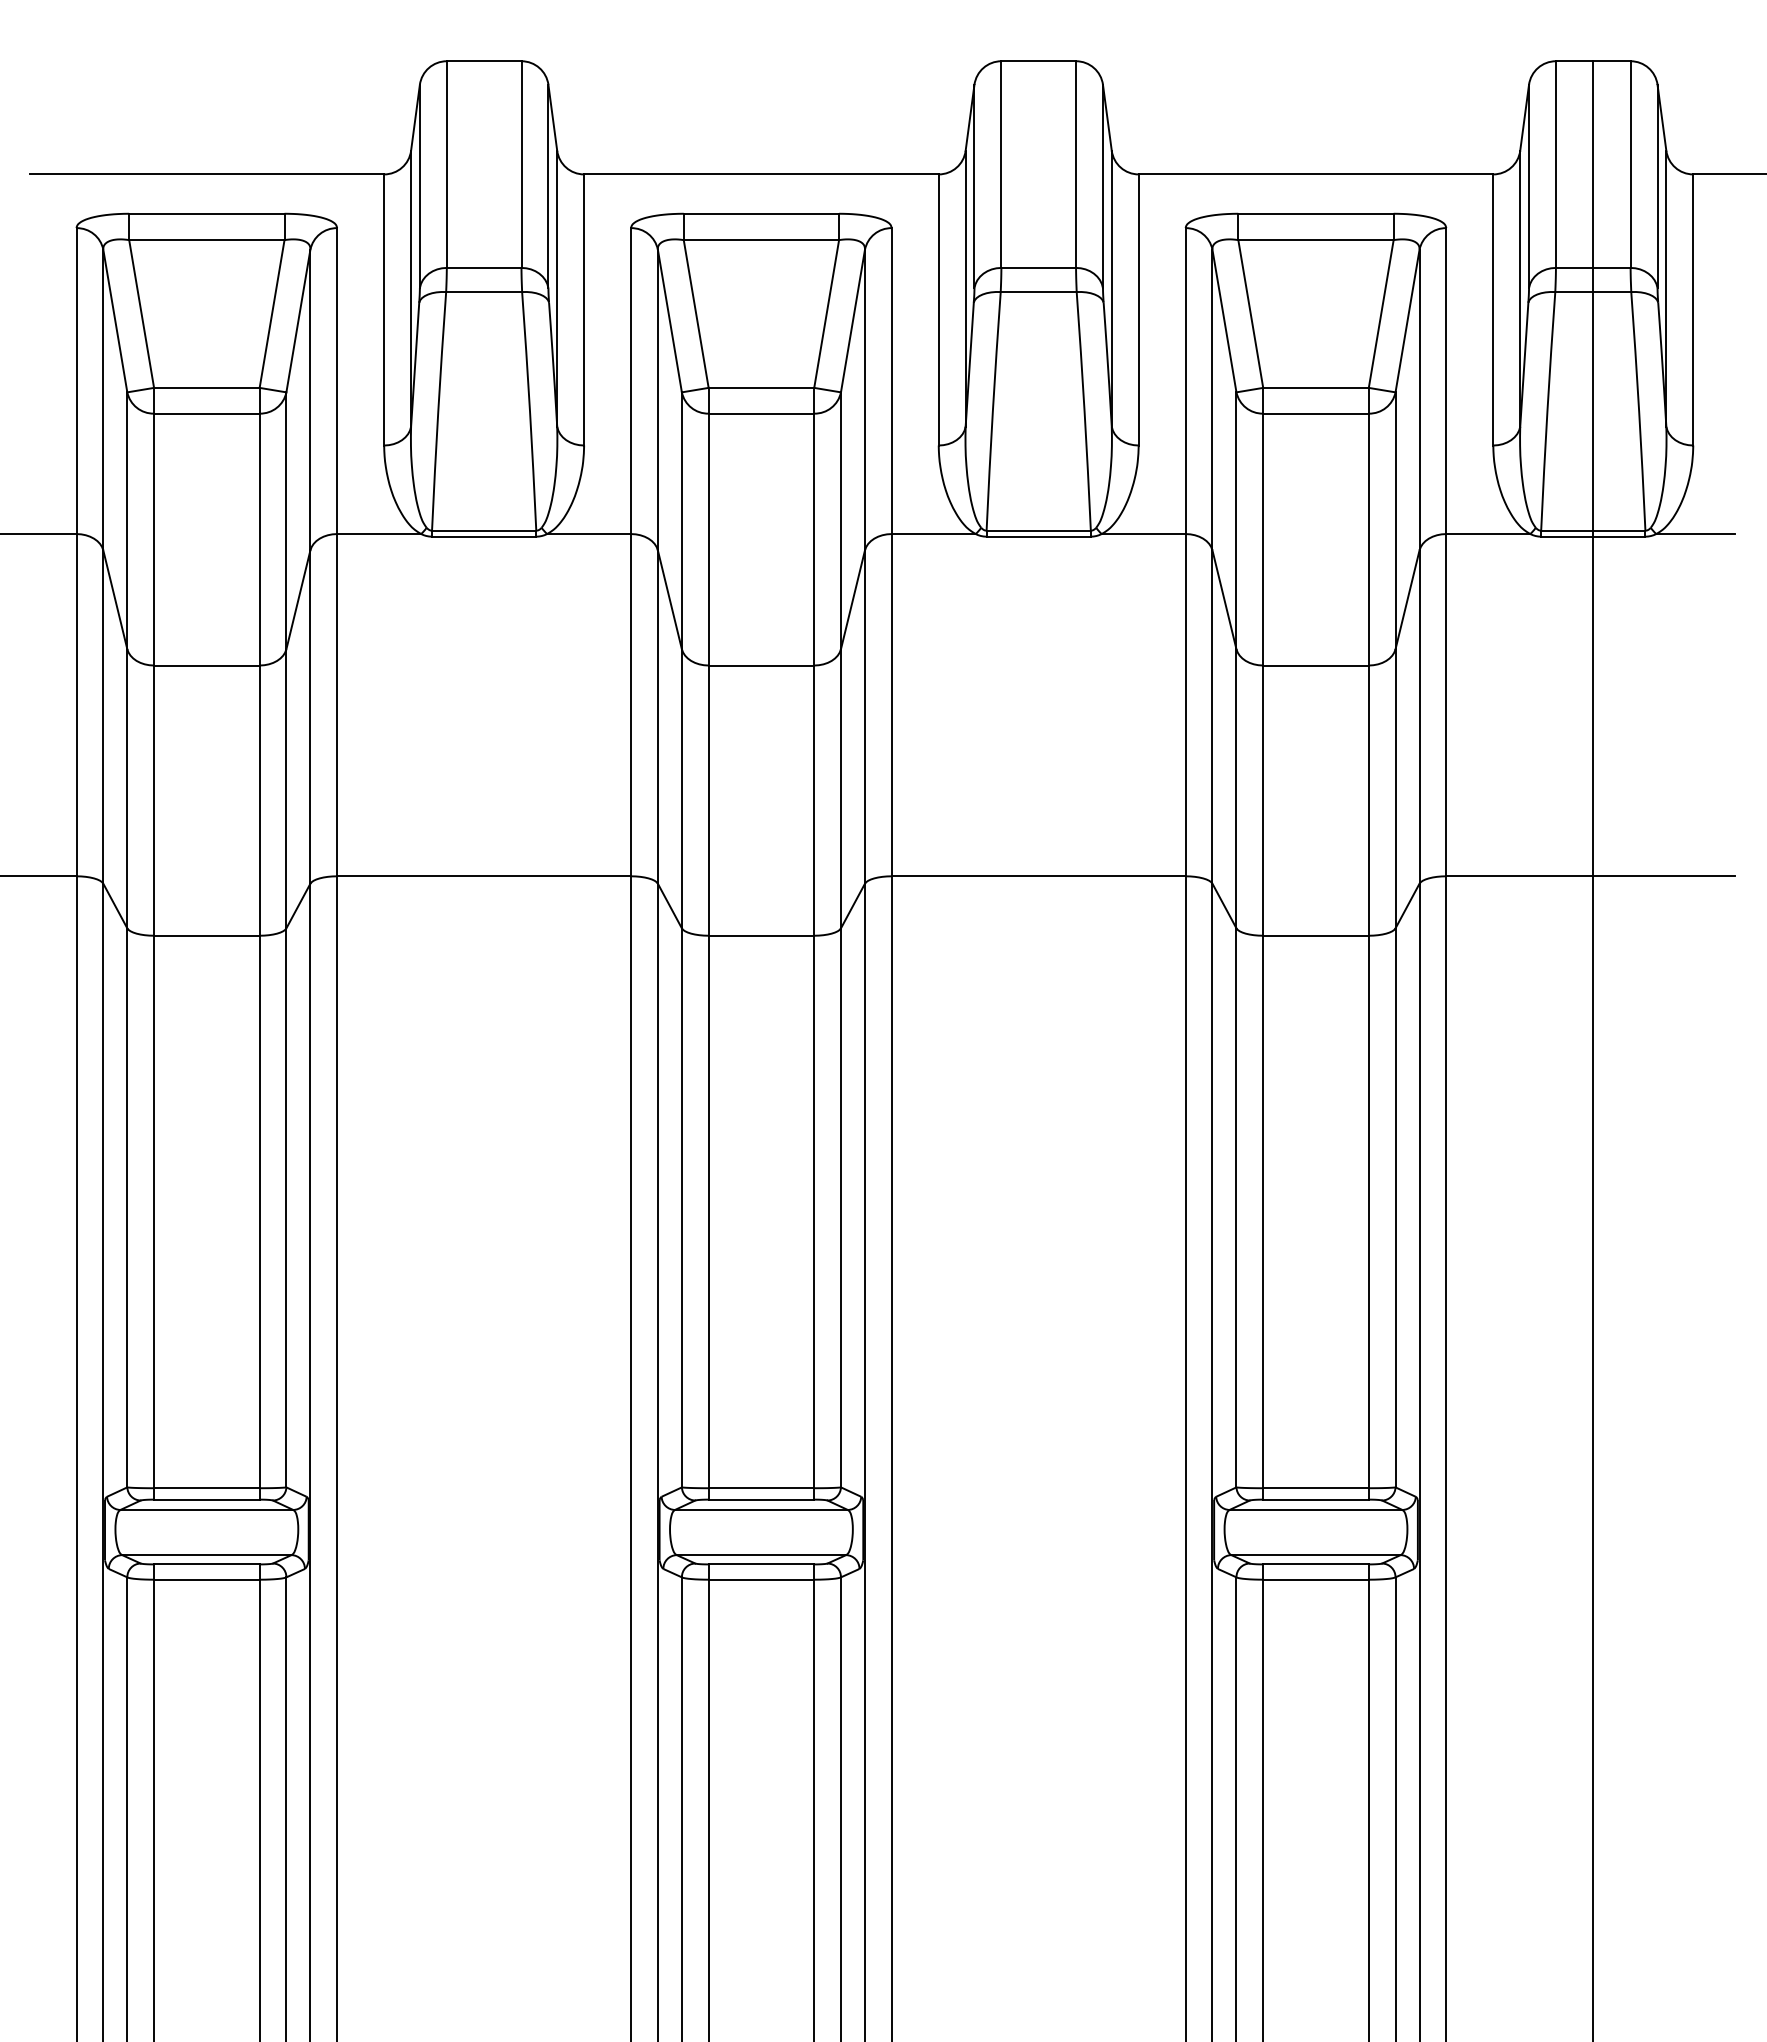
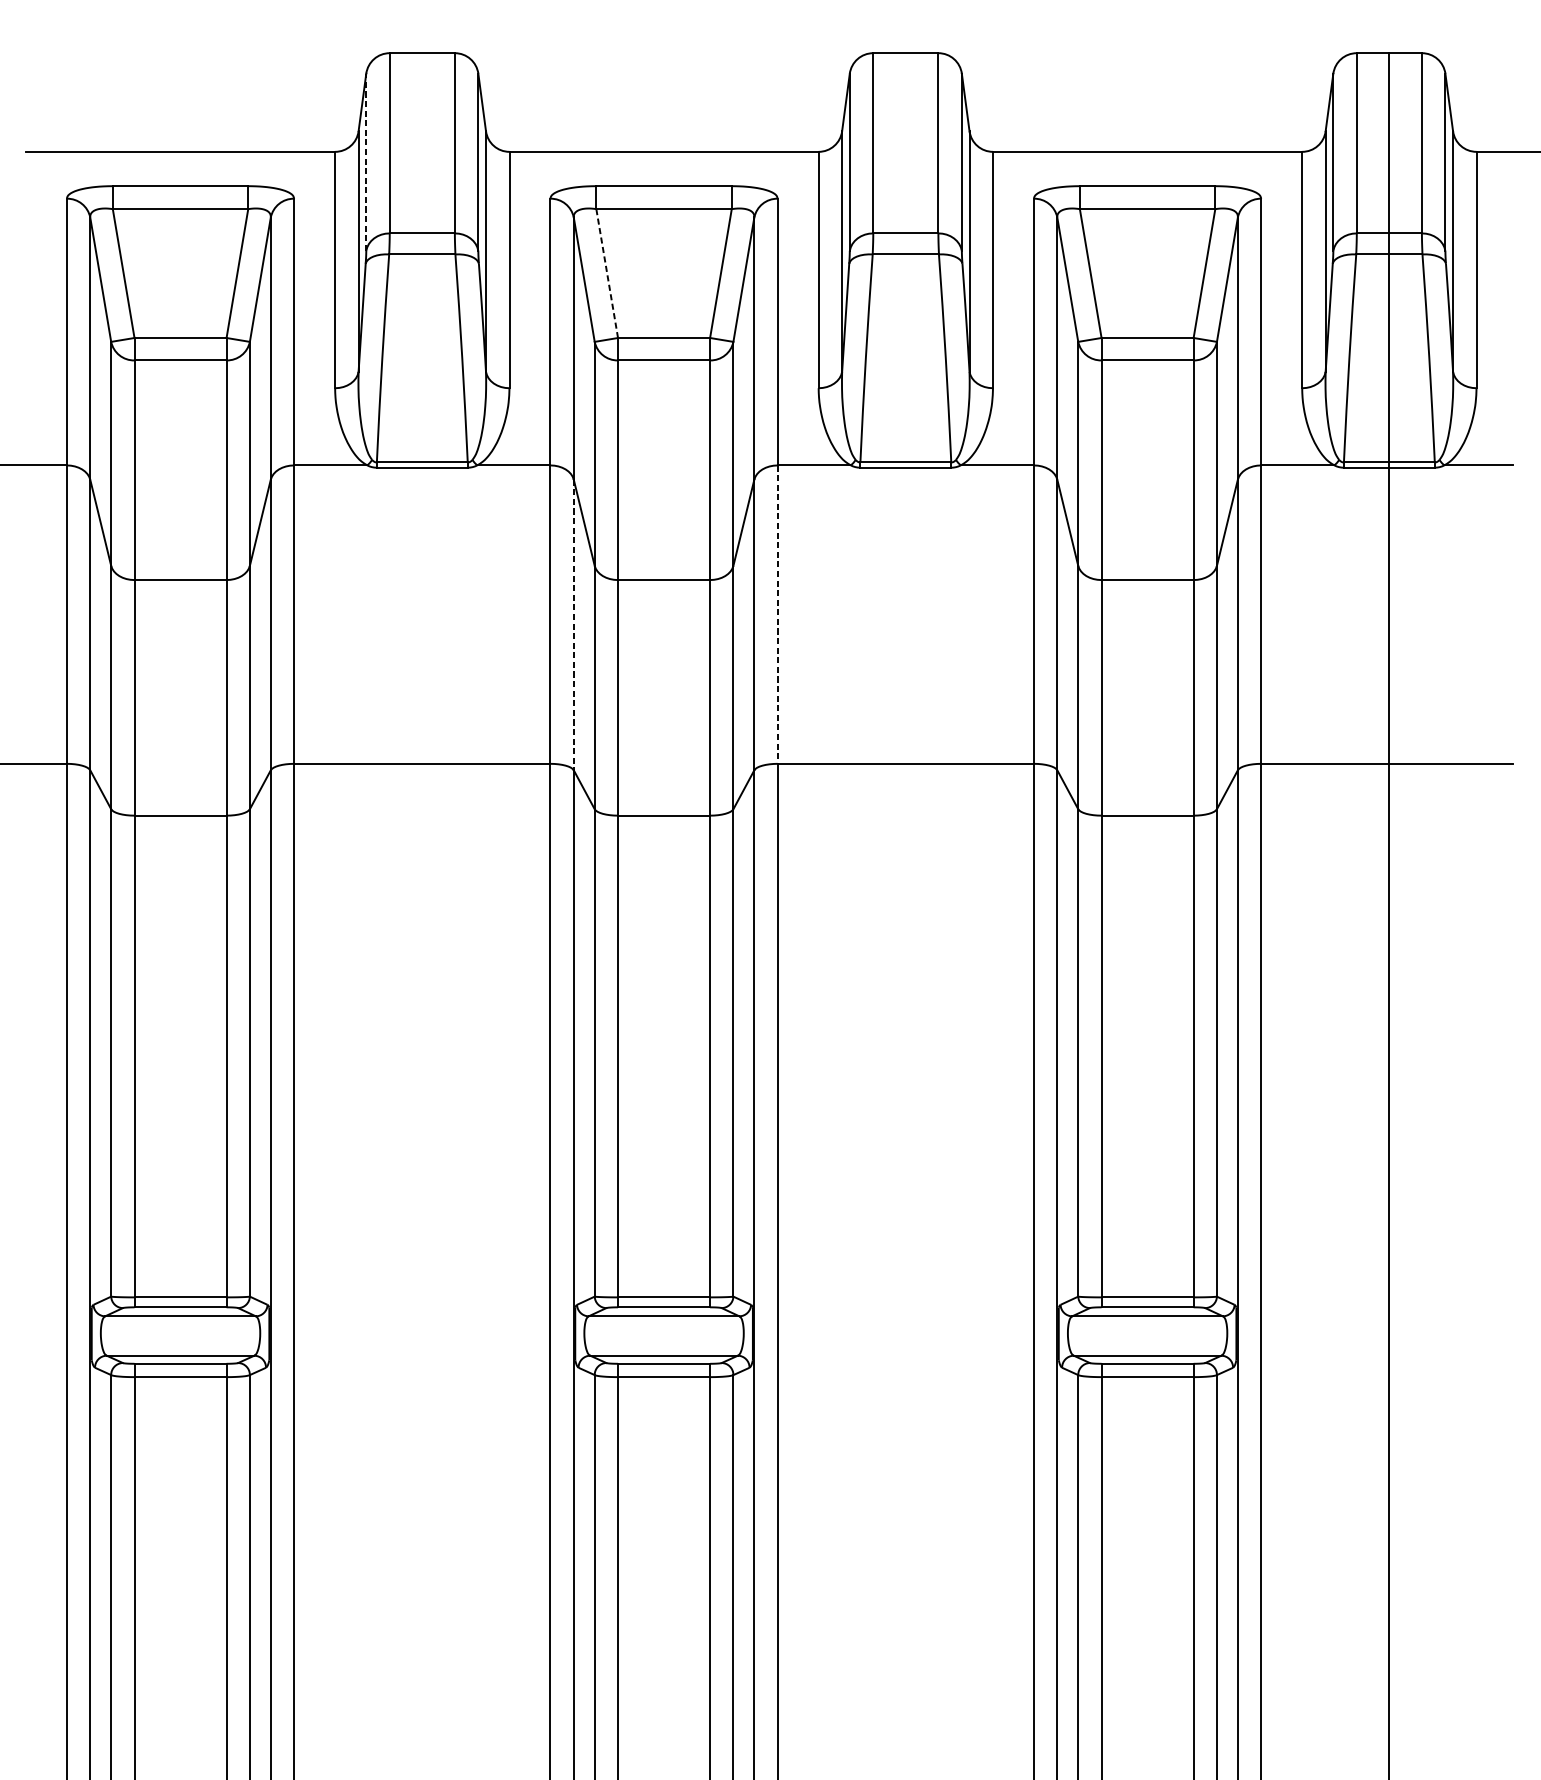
line: (419, 186) -> (365, 162), solid -> dashed
line: (696, 314) -> (607, 274), solid -> dashed
line: (891, 705) -> (777, 614), solid -> dashed
line: (657, 717) -> (573, 625), solid -> dashed

